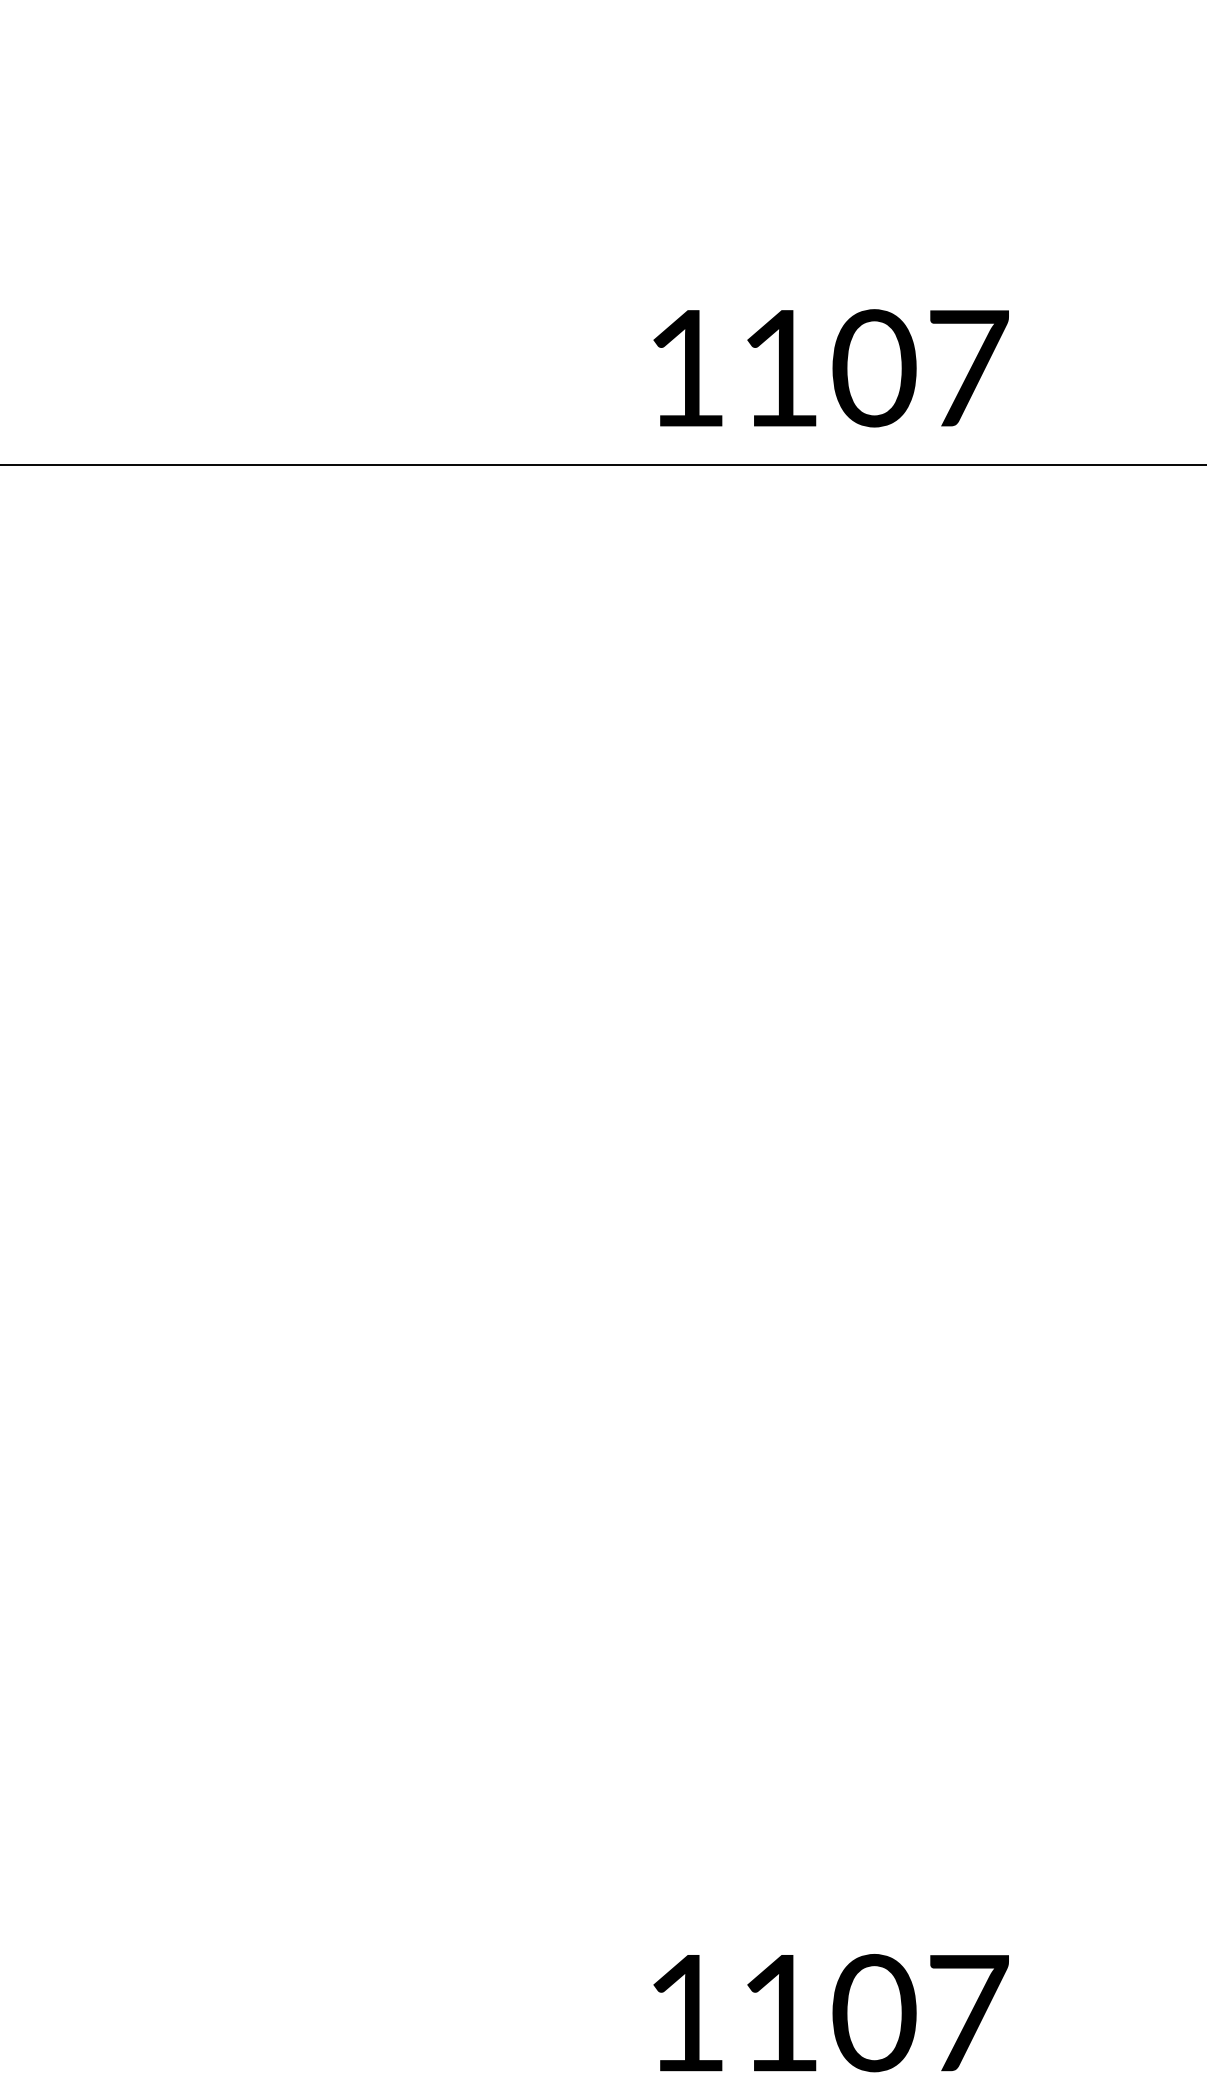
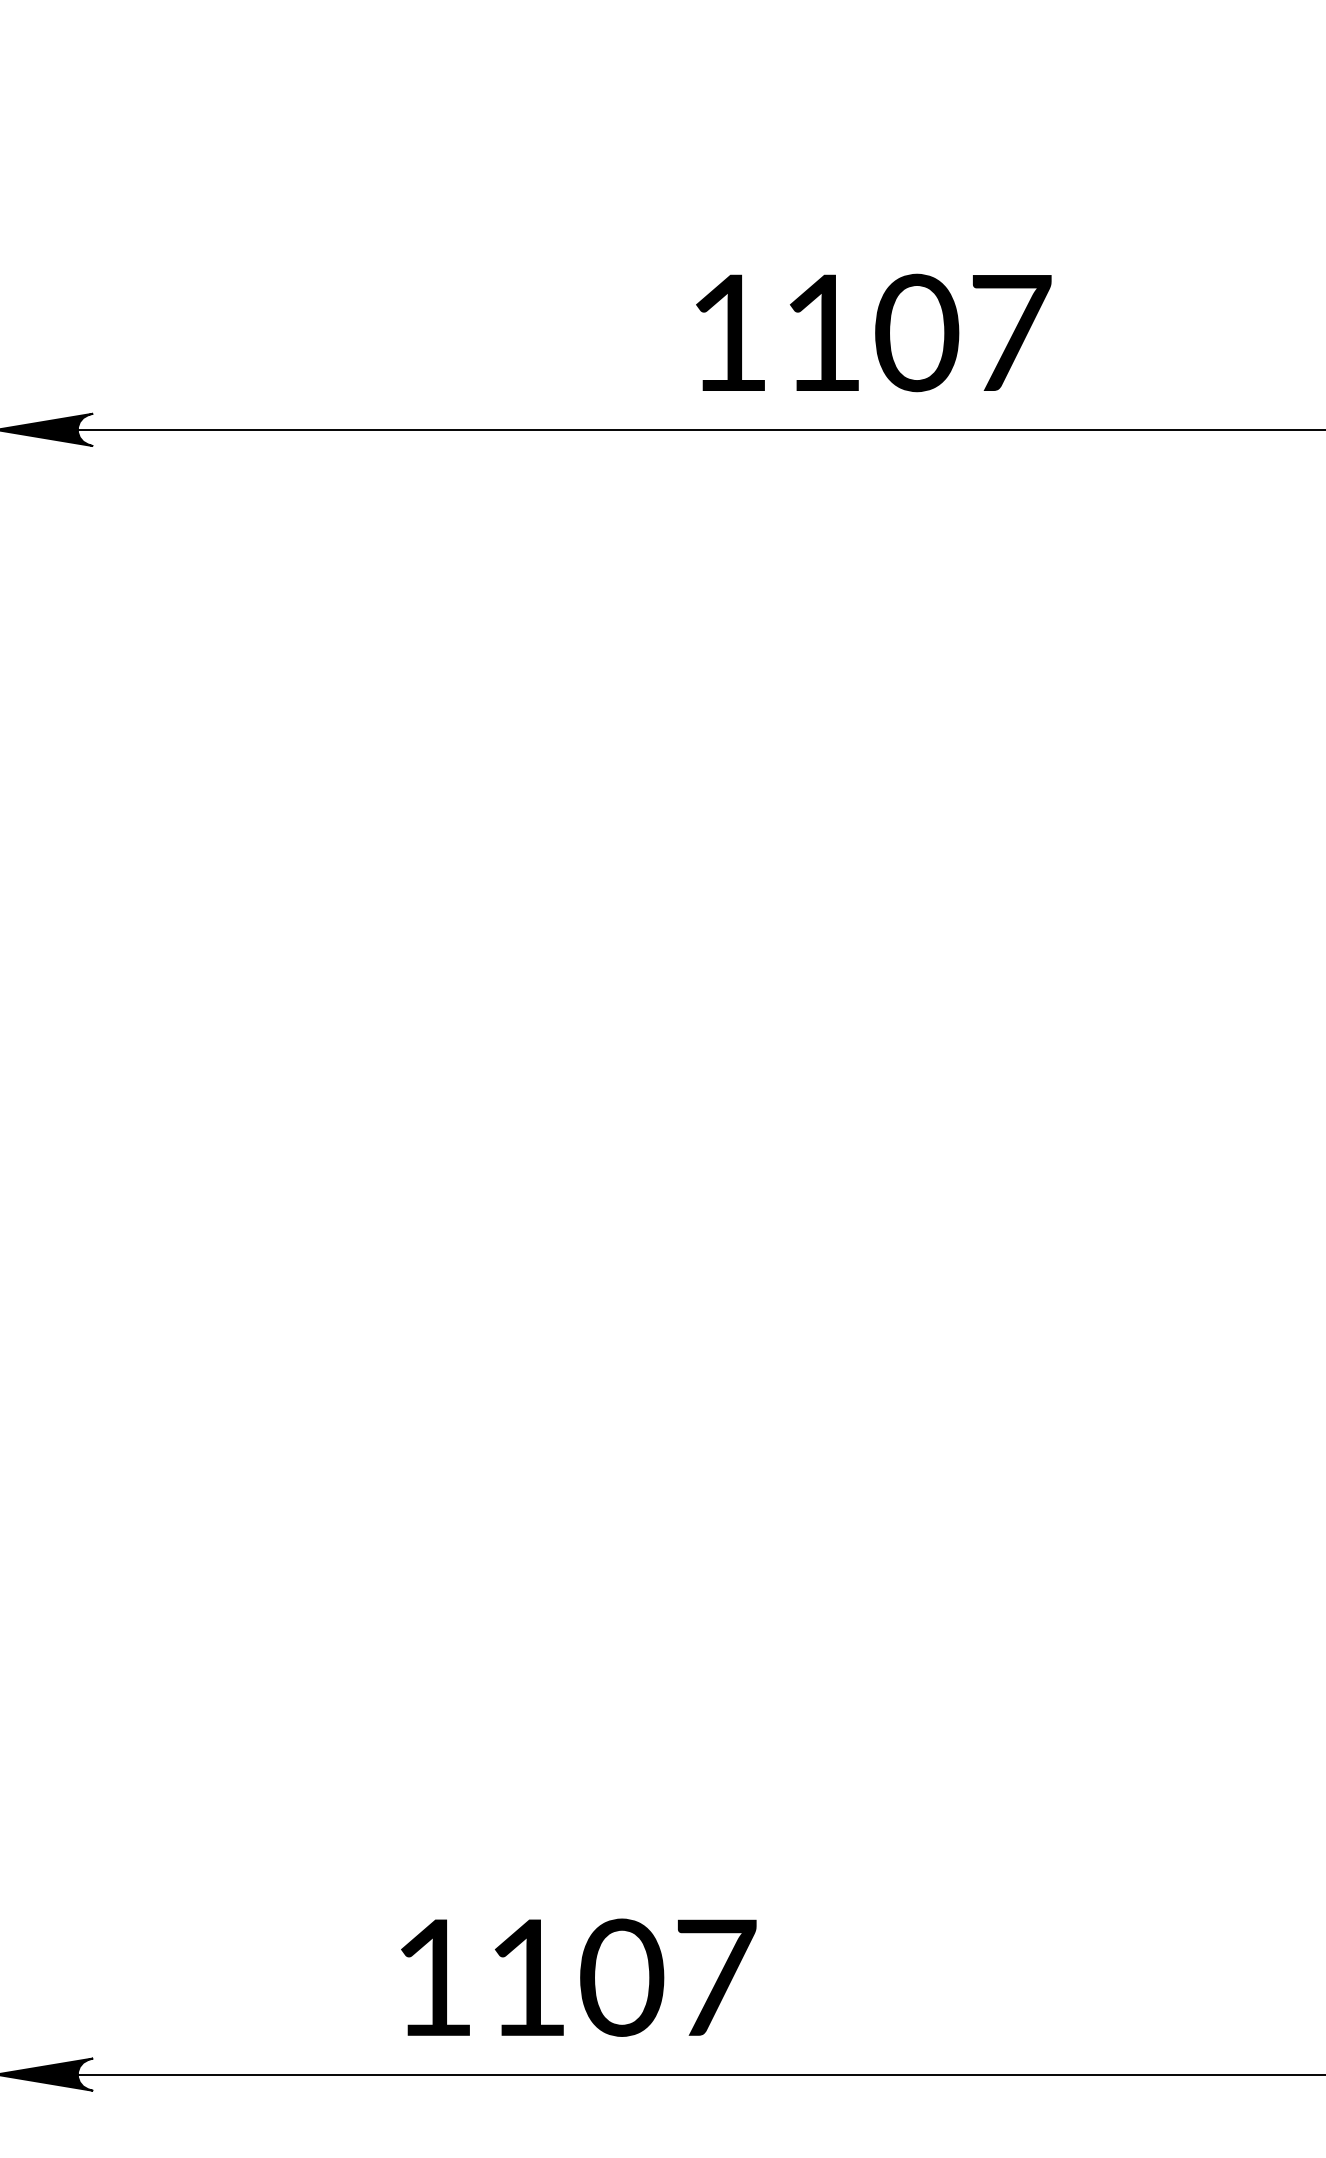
text: (830, 367) -> (873, 332), moved
text: (830, 2012) -> (578, 1977), moved

